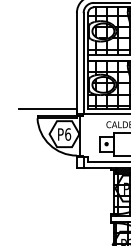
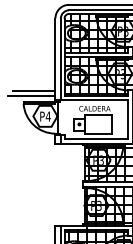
line: (49, 103) -> (33, 91), added
text: (67, 134) -> (47, 116), P6 -> P4

